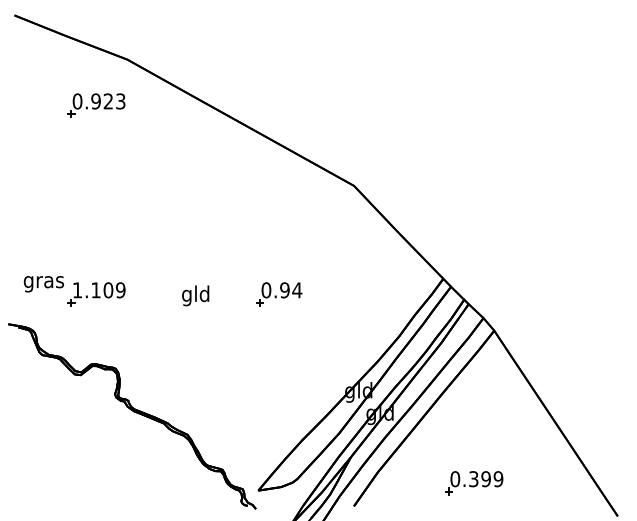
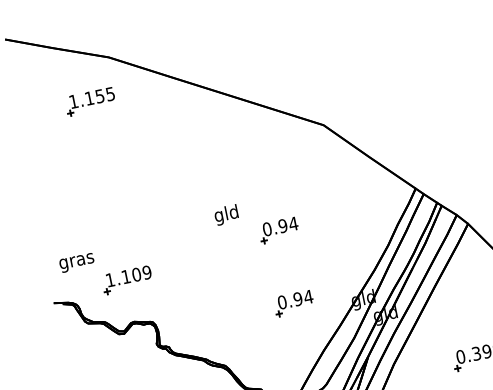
text: (98, 101) -> (91, 98), 0.923 -> 1.155
part: (96, 294) -> (127, 280), moved
text: (195, 295) -> (226, 214), moved
part: (279, 380) -> (294, 303), added

